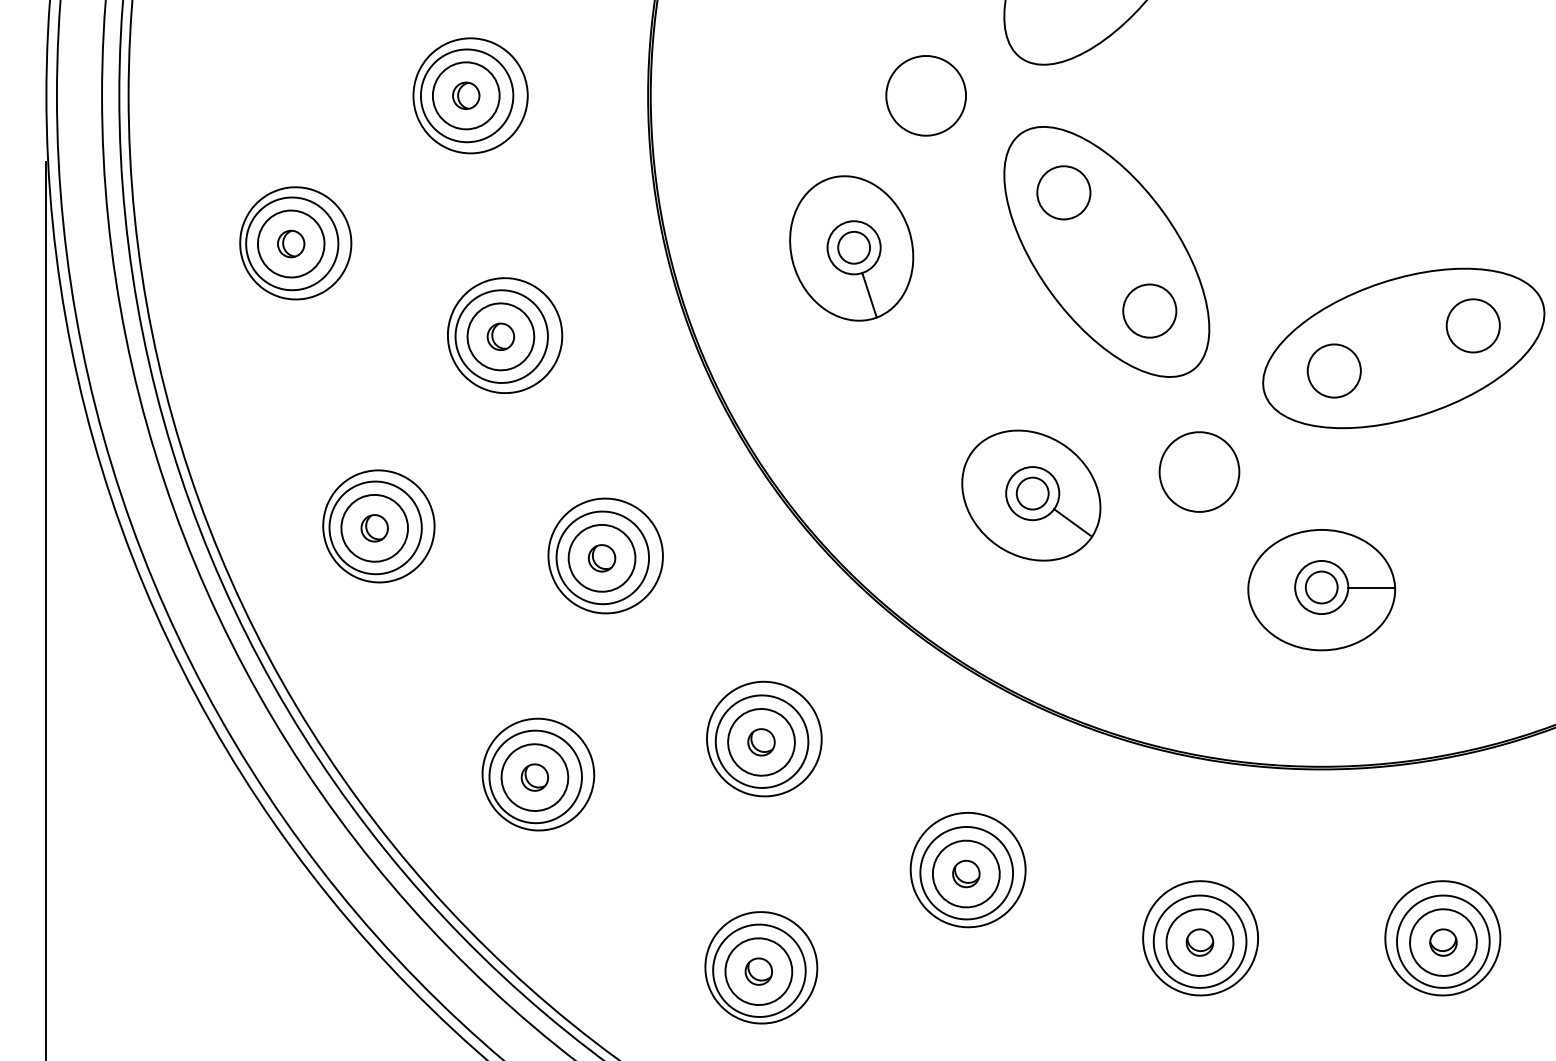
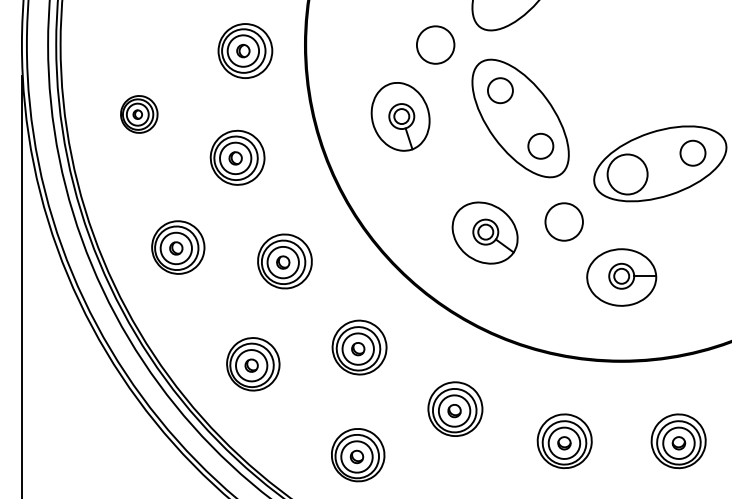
part: (470, 94) -> (245, 50), moved
part: (296, 243) -> (139, 114), size x0.7
circle: (1334, 371) -> (627, 174), size x1.6

